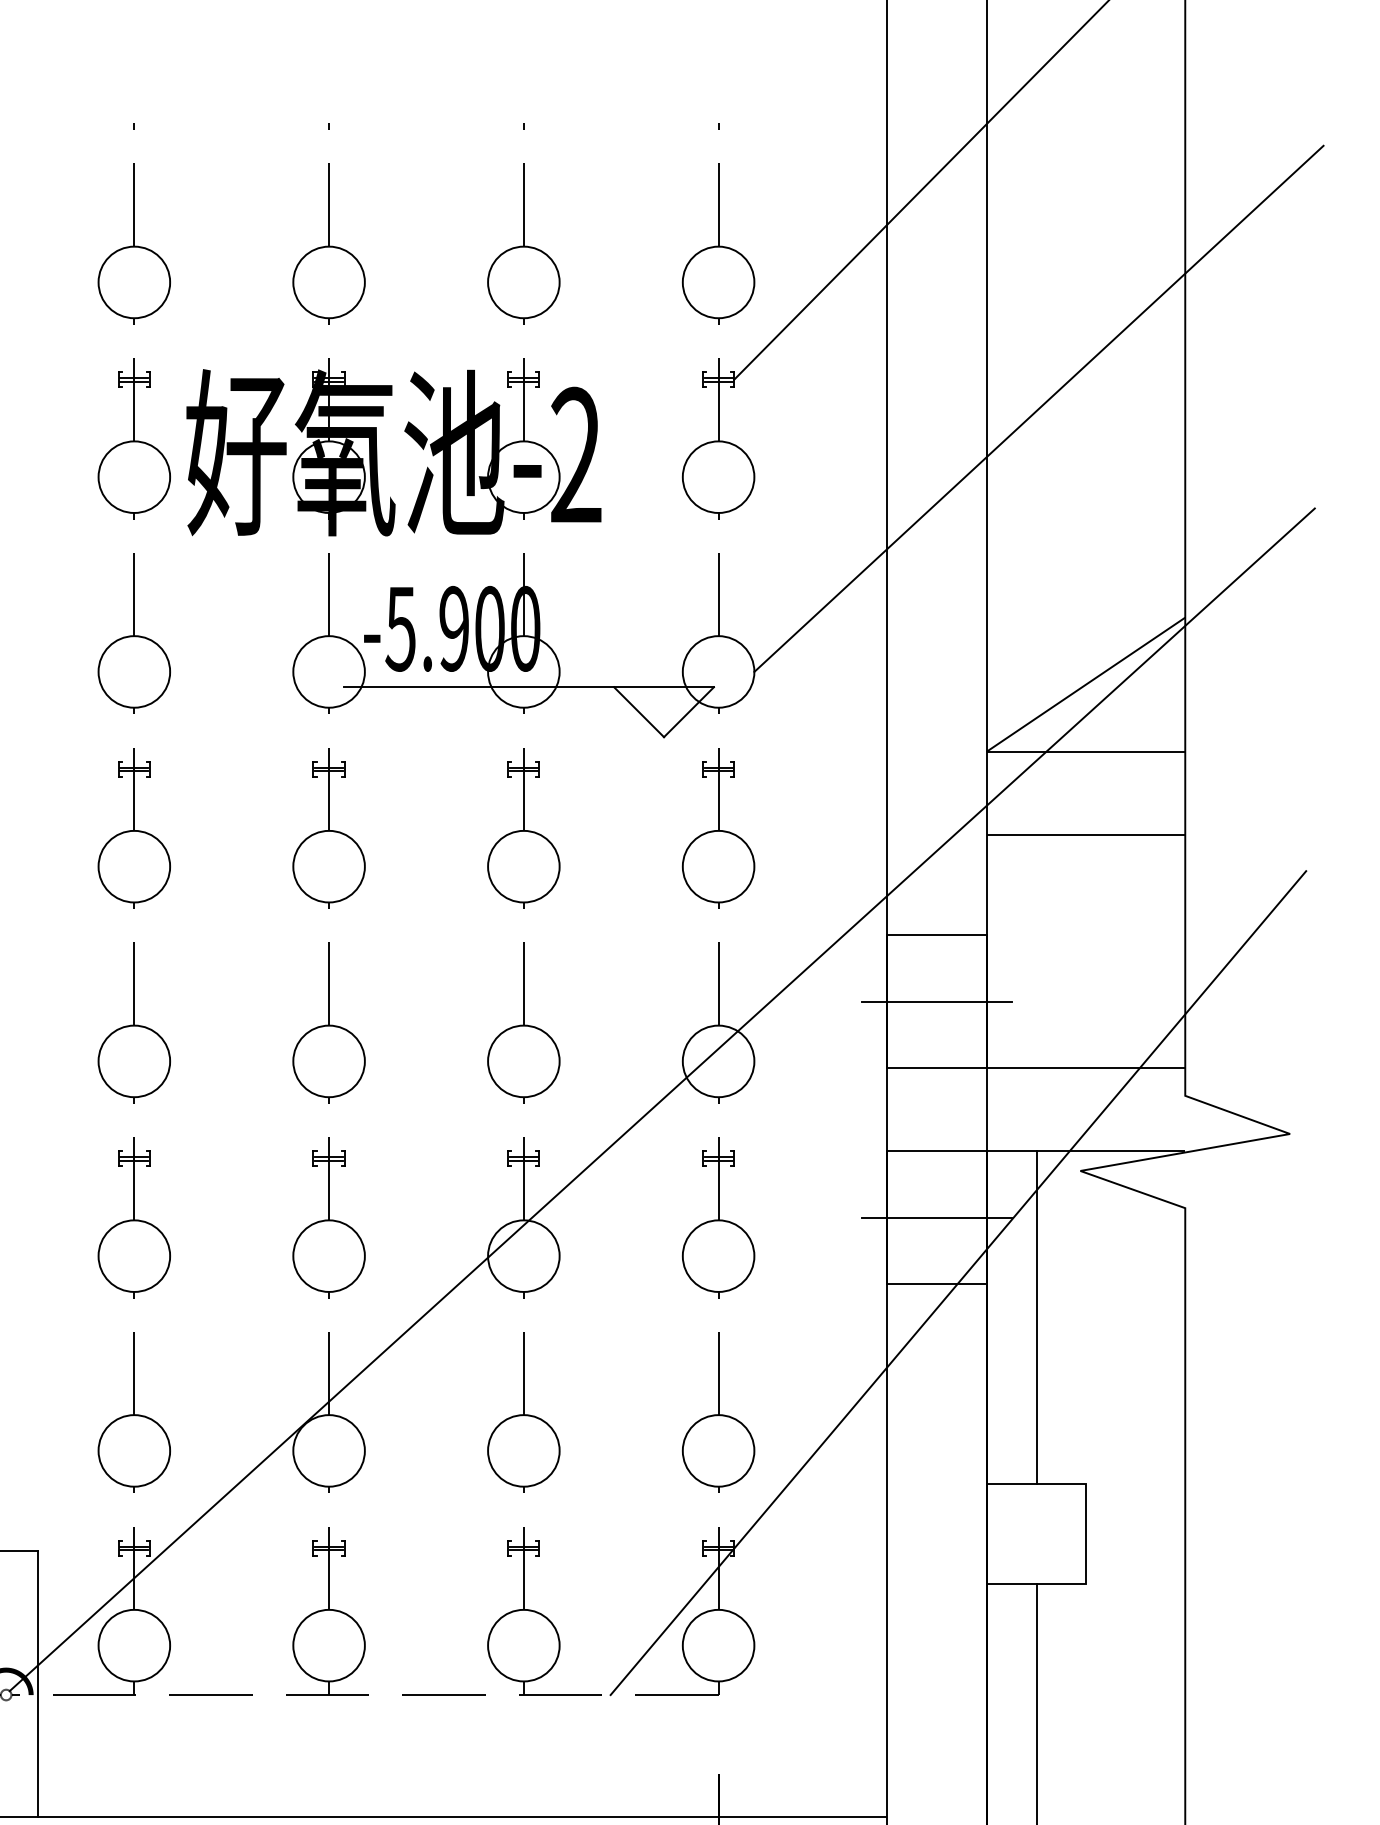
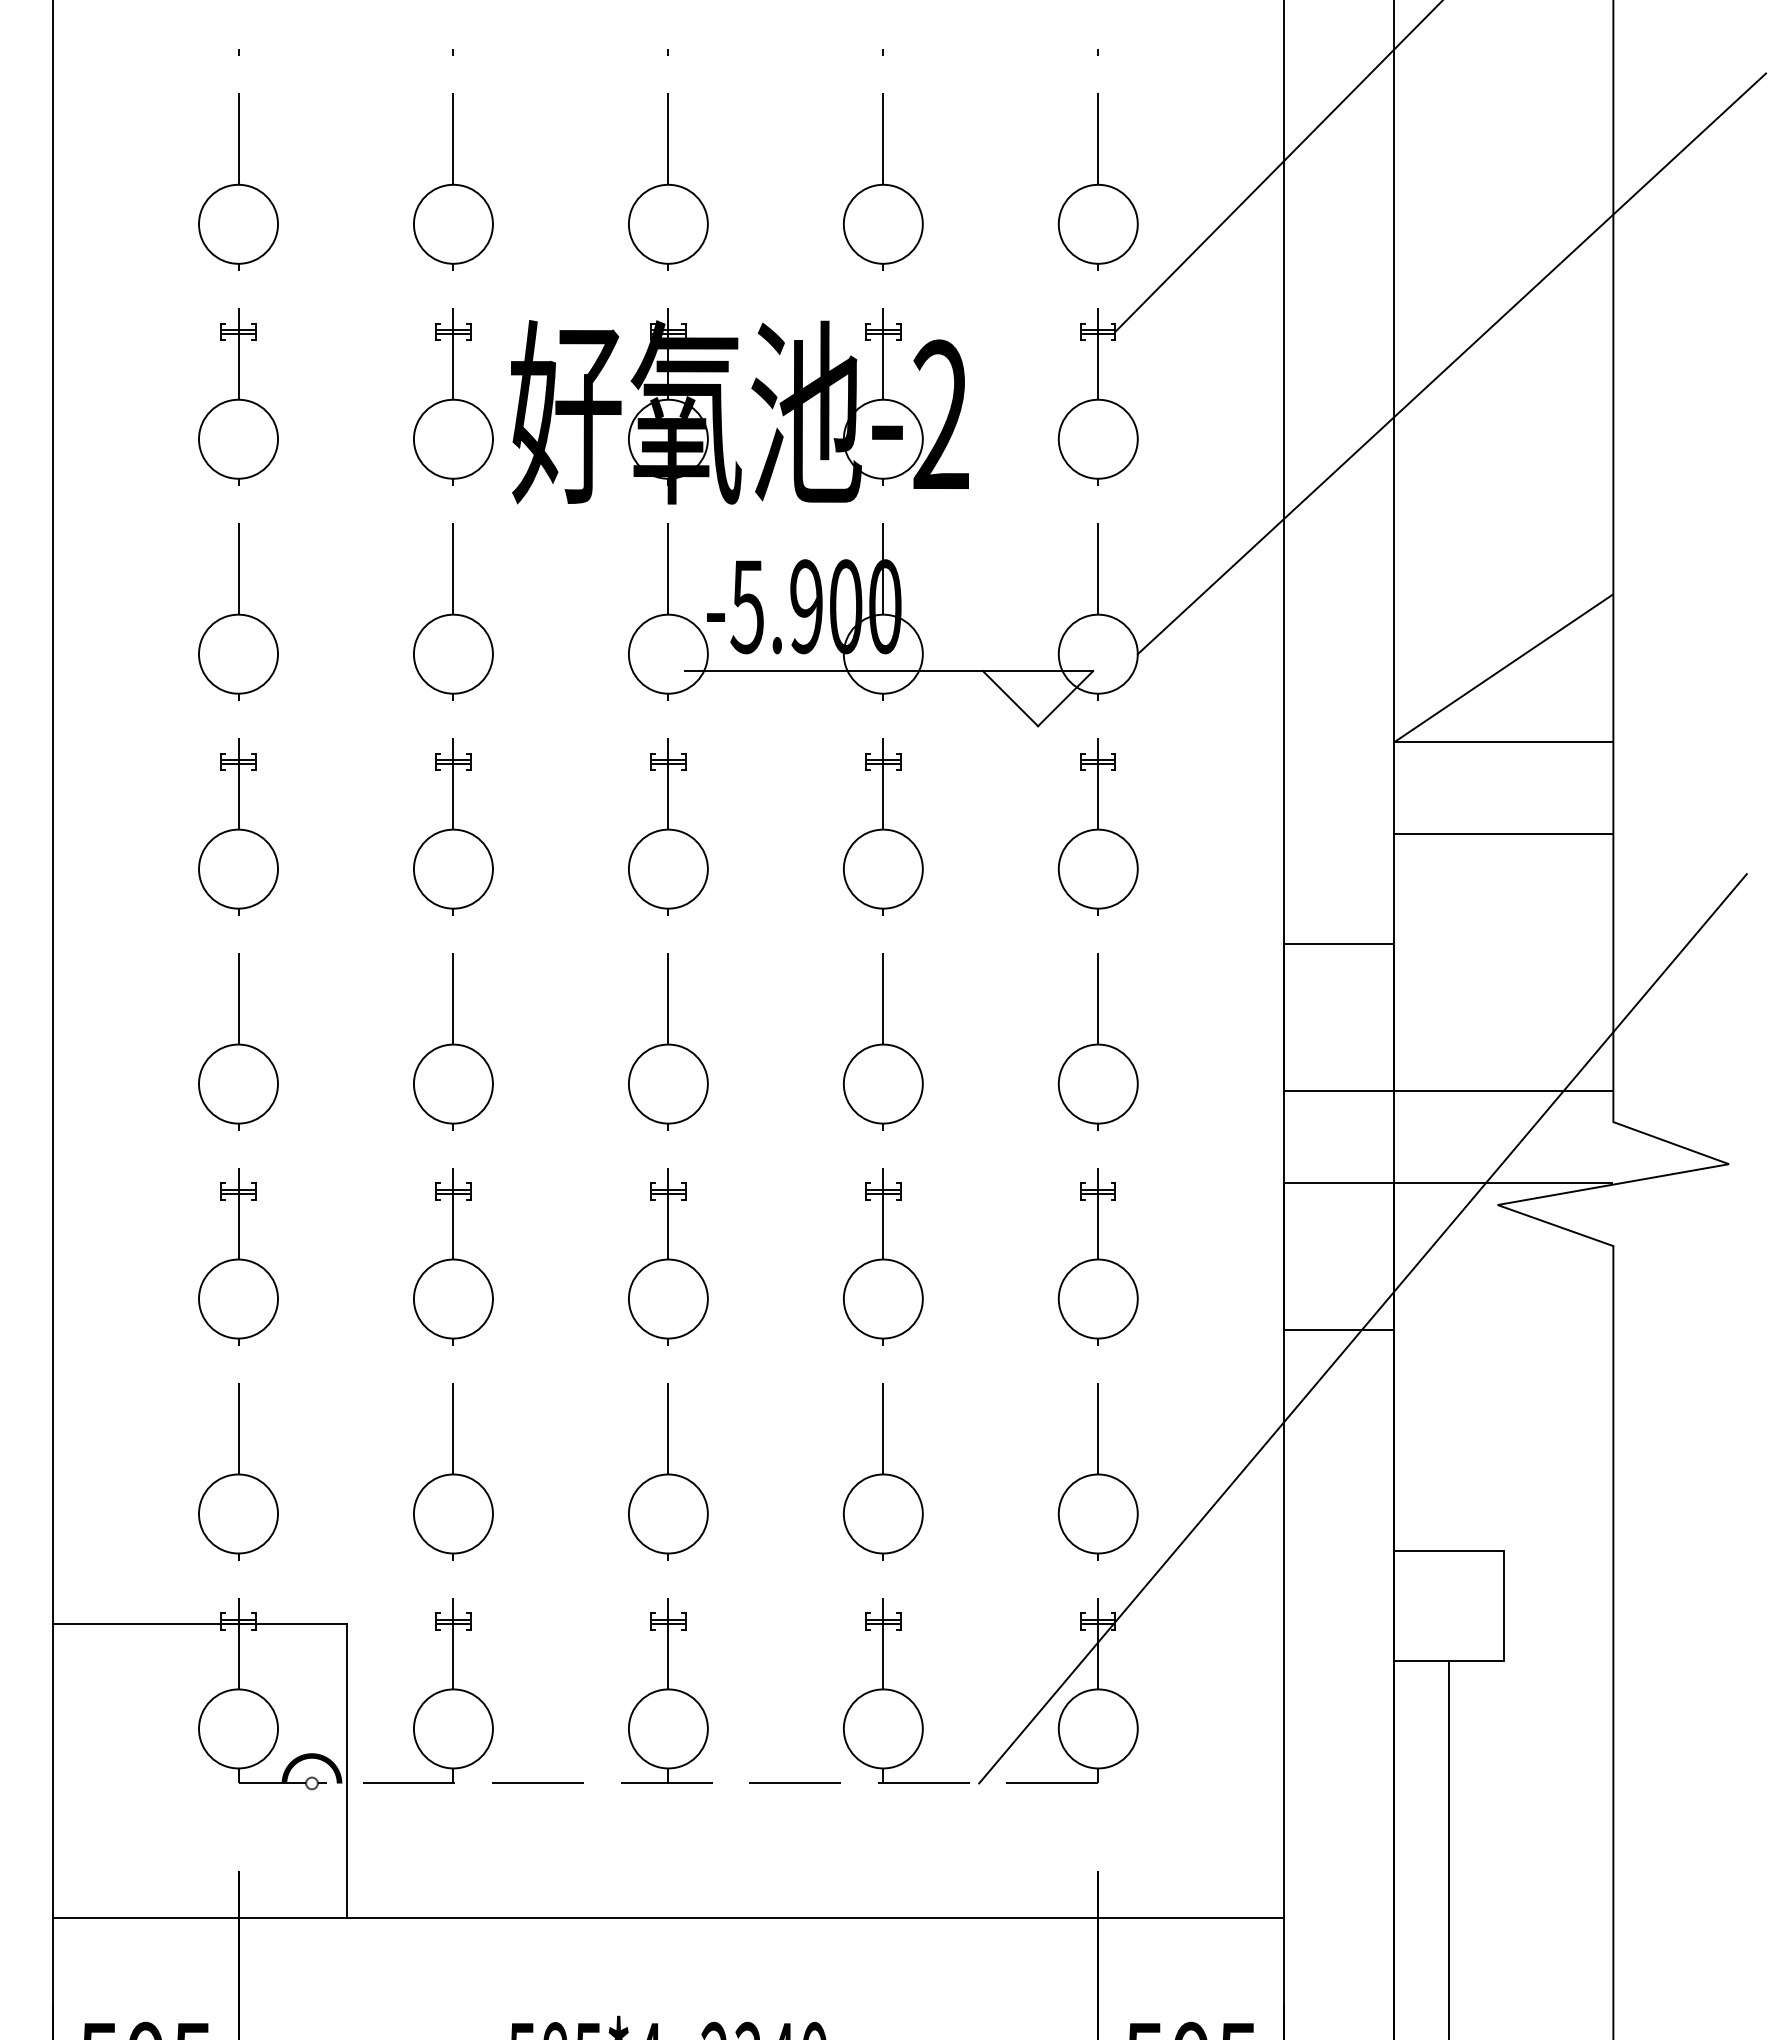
line: (936, 1001) -> (1338, 1017), removed
line: (661, 1099) -> (1035, 1126), removed
line: (936, 1217) -> (1338, 1256), removed
line: (1036, 1317) -> (1449, 1366), removed

